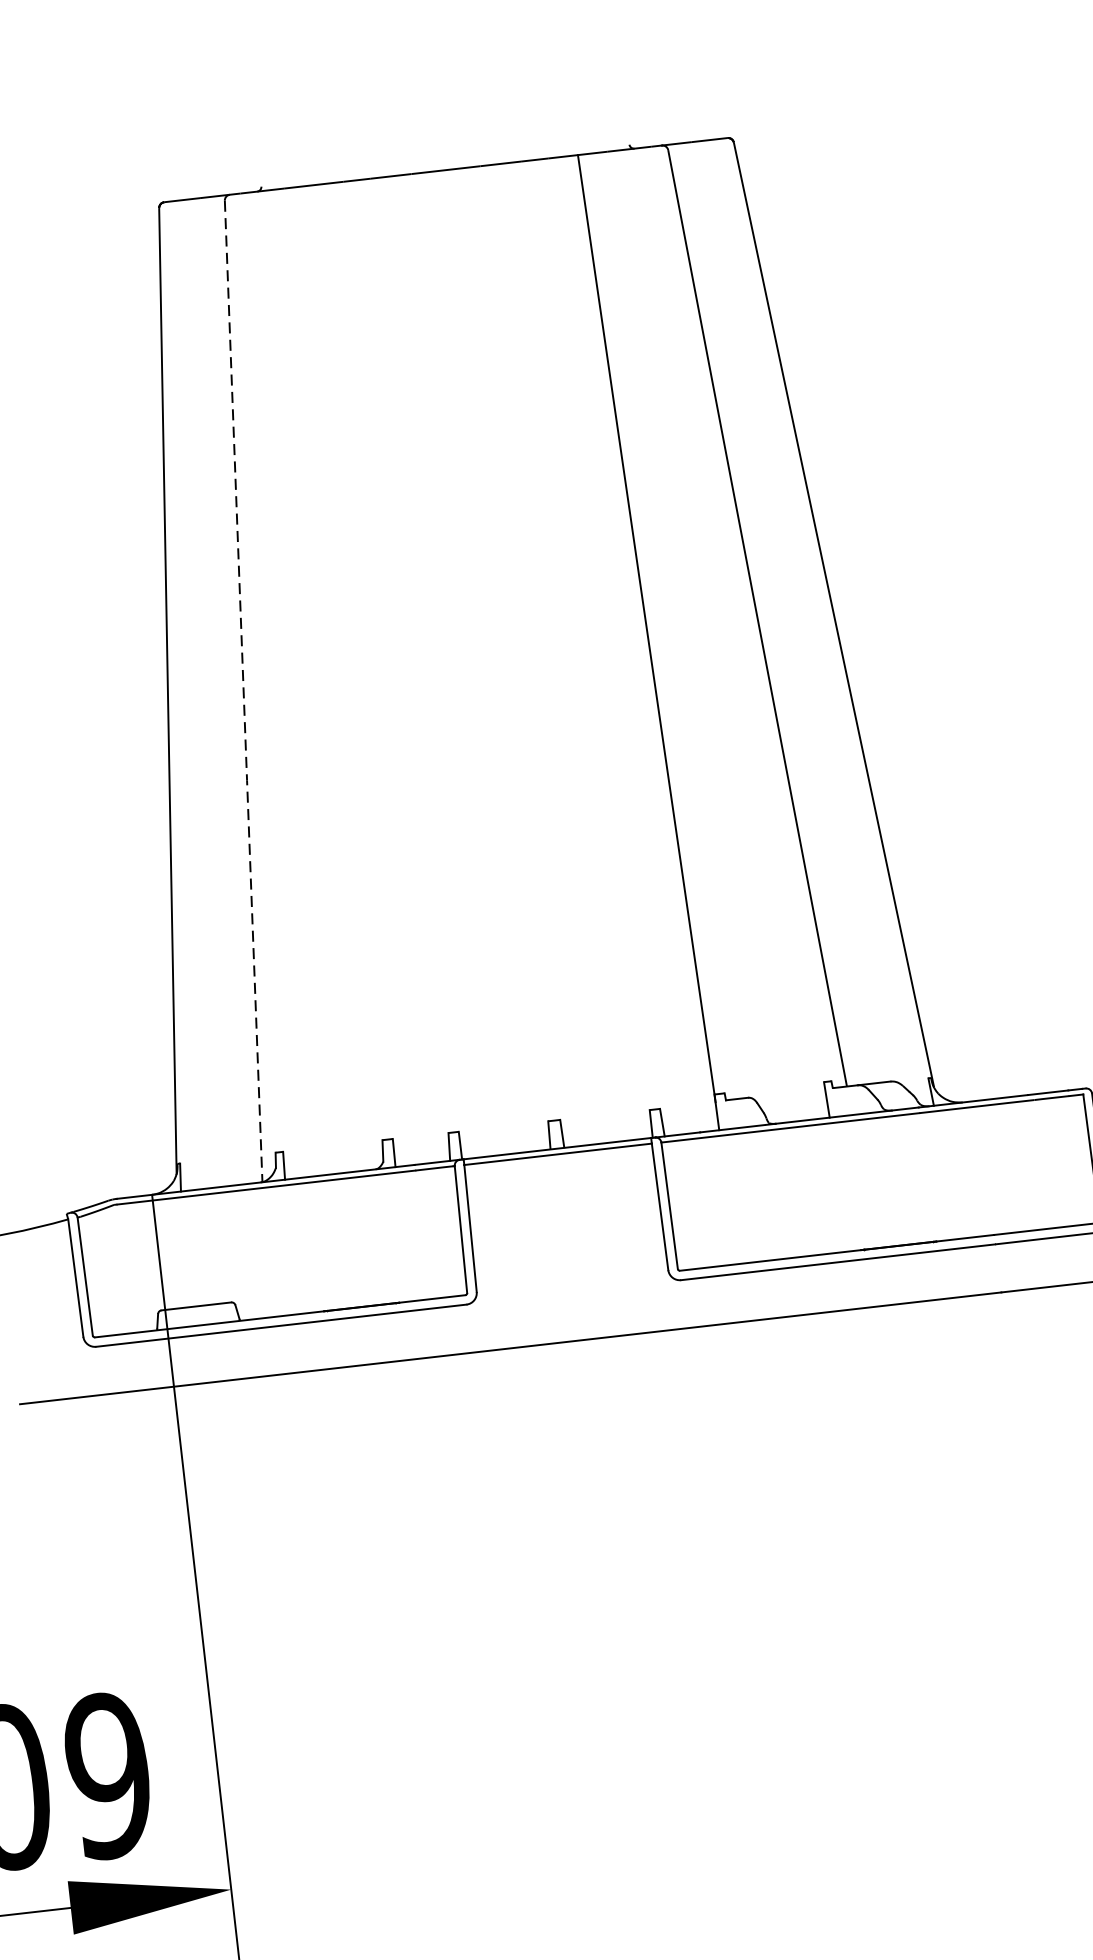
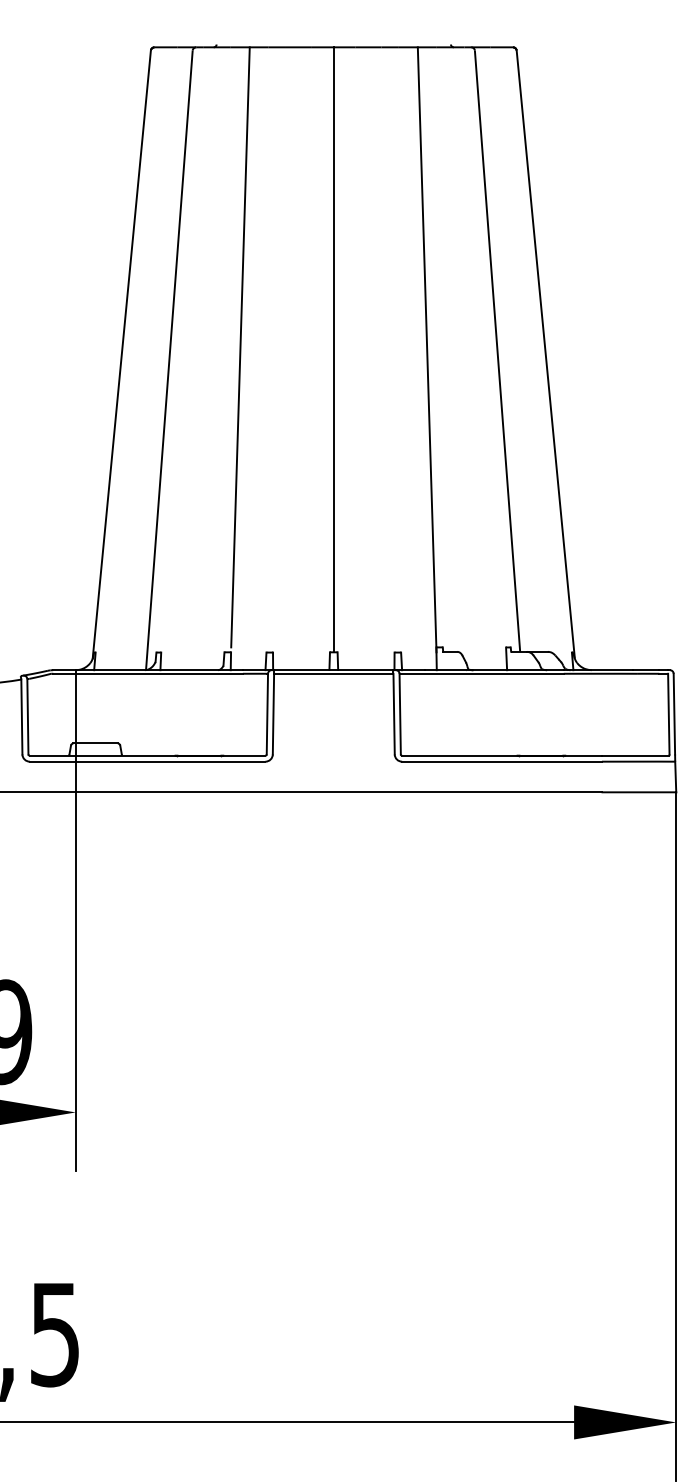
line: (499, 644) -> (333, 349), added
line: (353, 658) -> (240, 347), added
line: (244, 693) -> (169, 361), dashed -> solid

